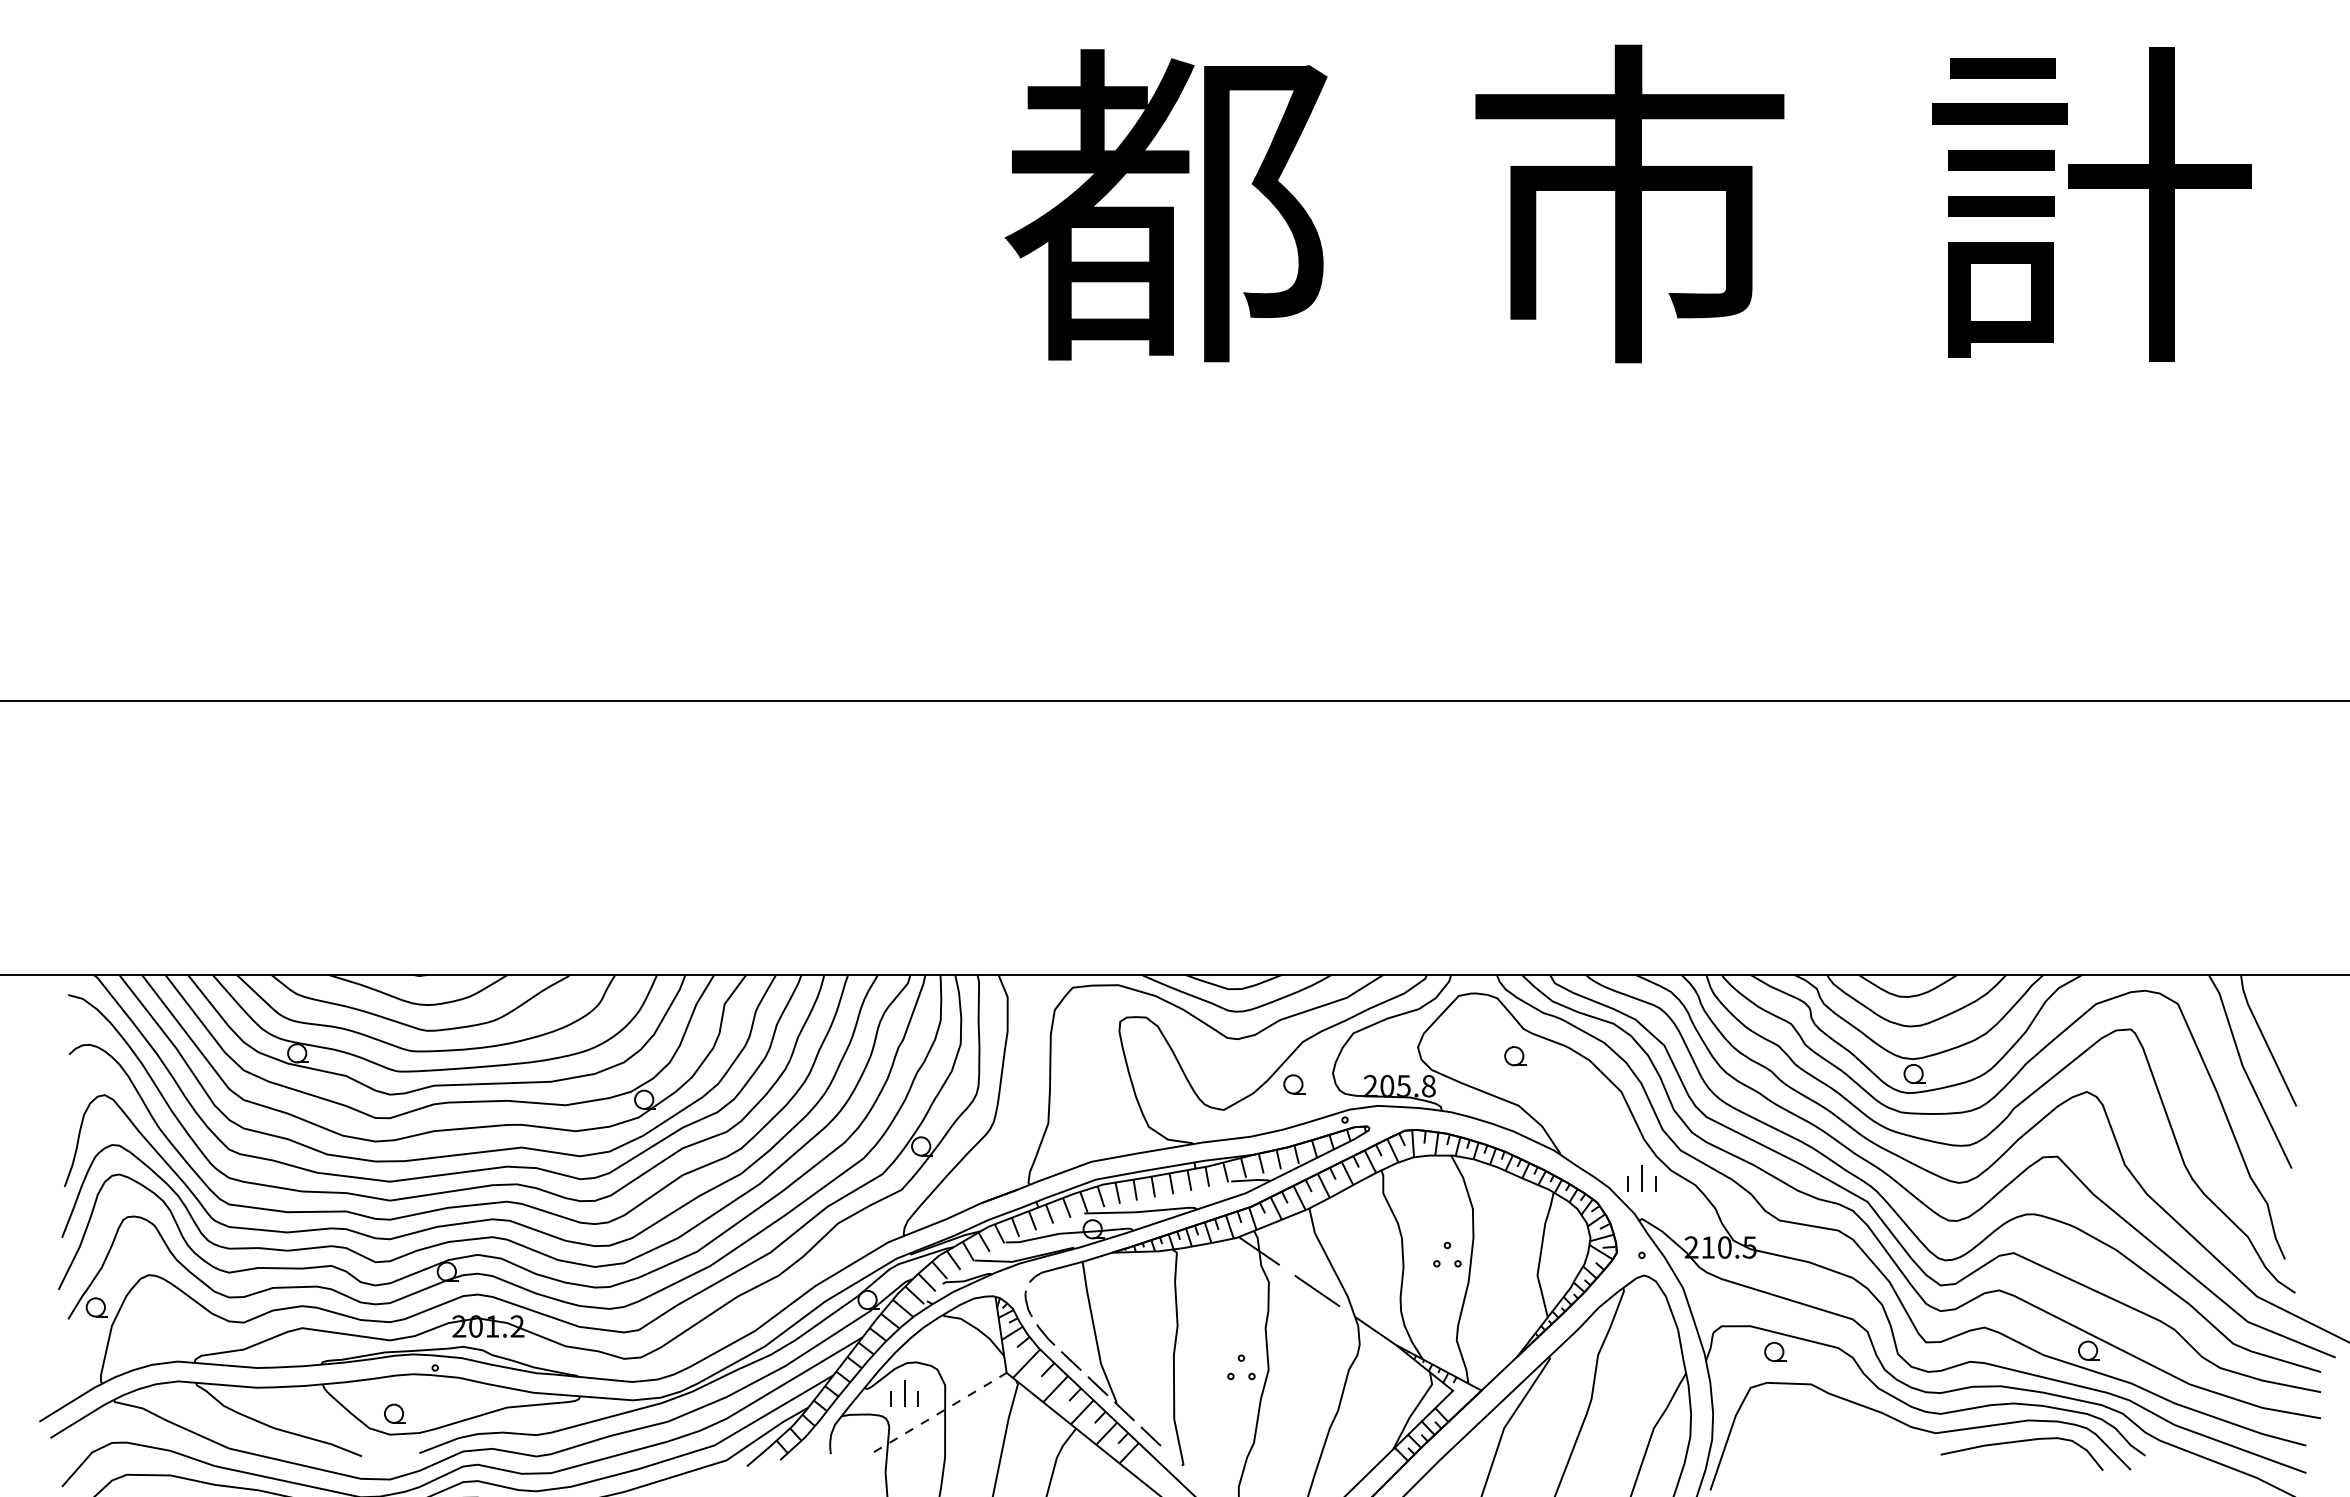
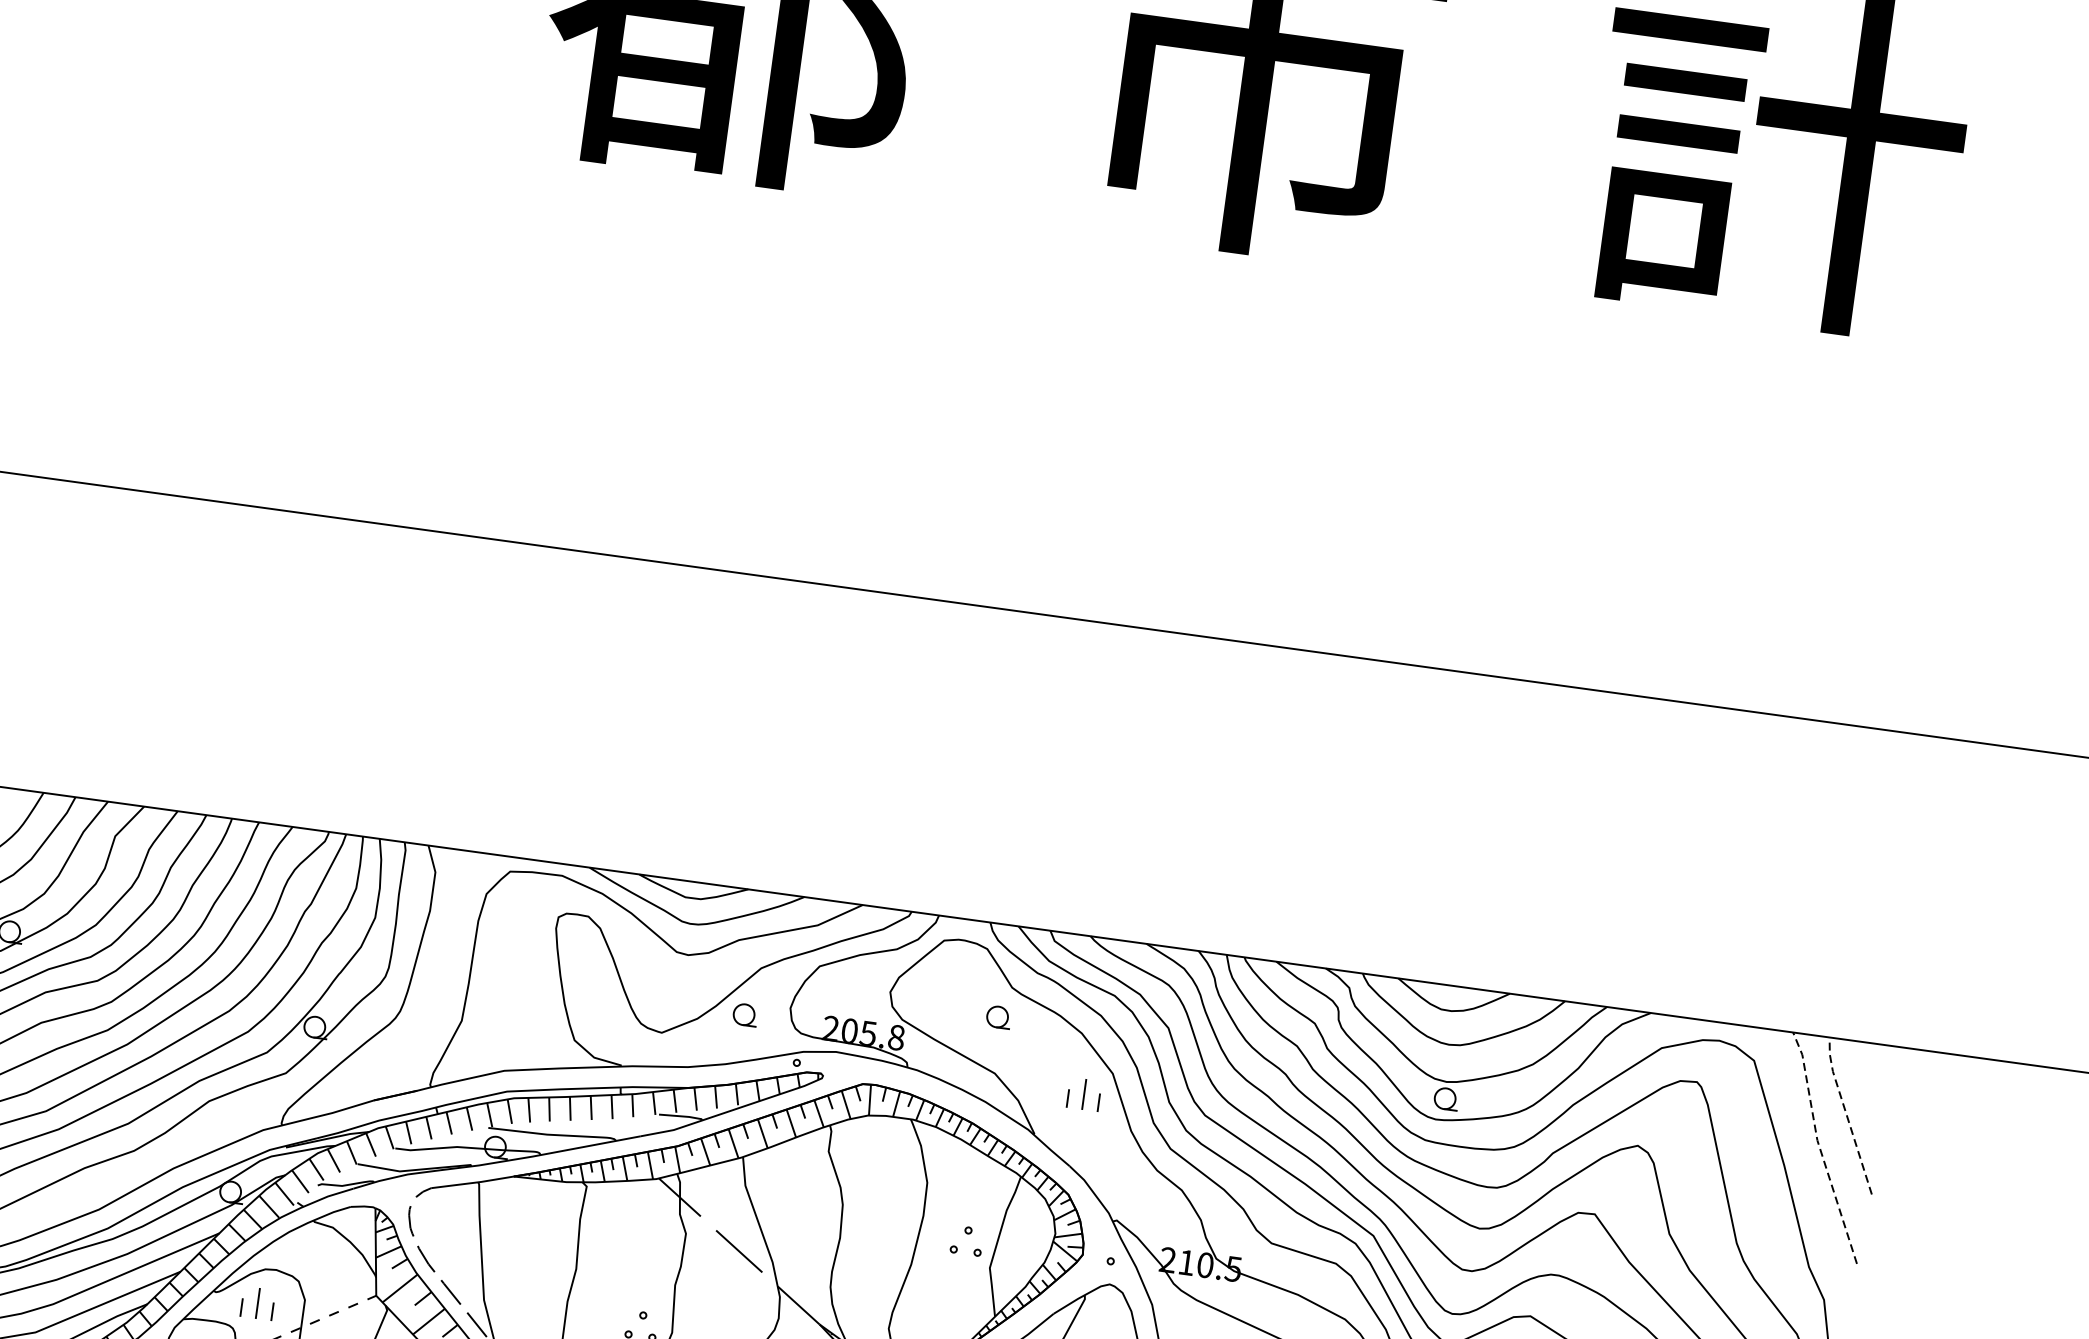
line: (2264, 1039) -> (1846, 1114), solid -> dashed
line: (2245, 1071) -> (1819, 1147), solid -> dashed
part: (1641, 1178) -> (1083, 1094), moved
part: (1447, 1254) -> (967, 1240), moved

